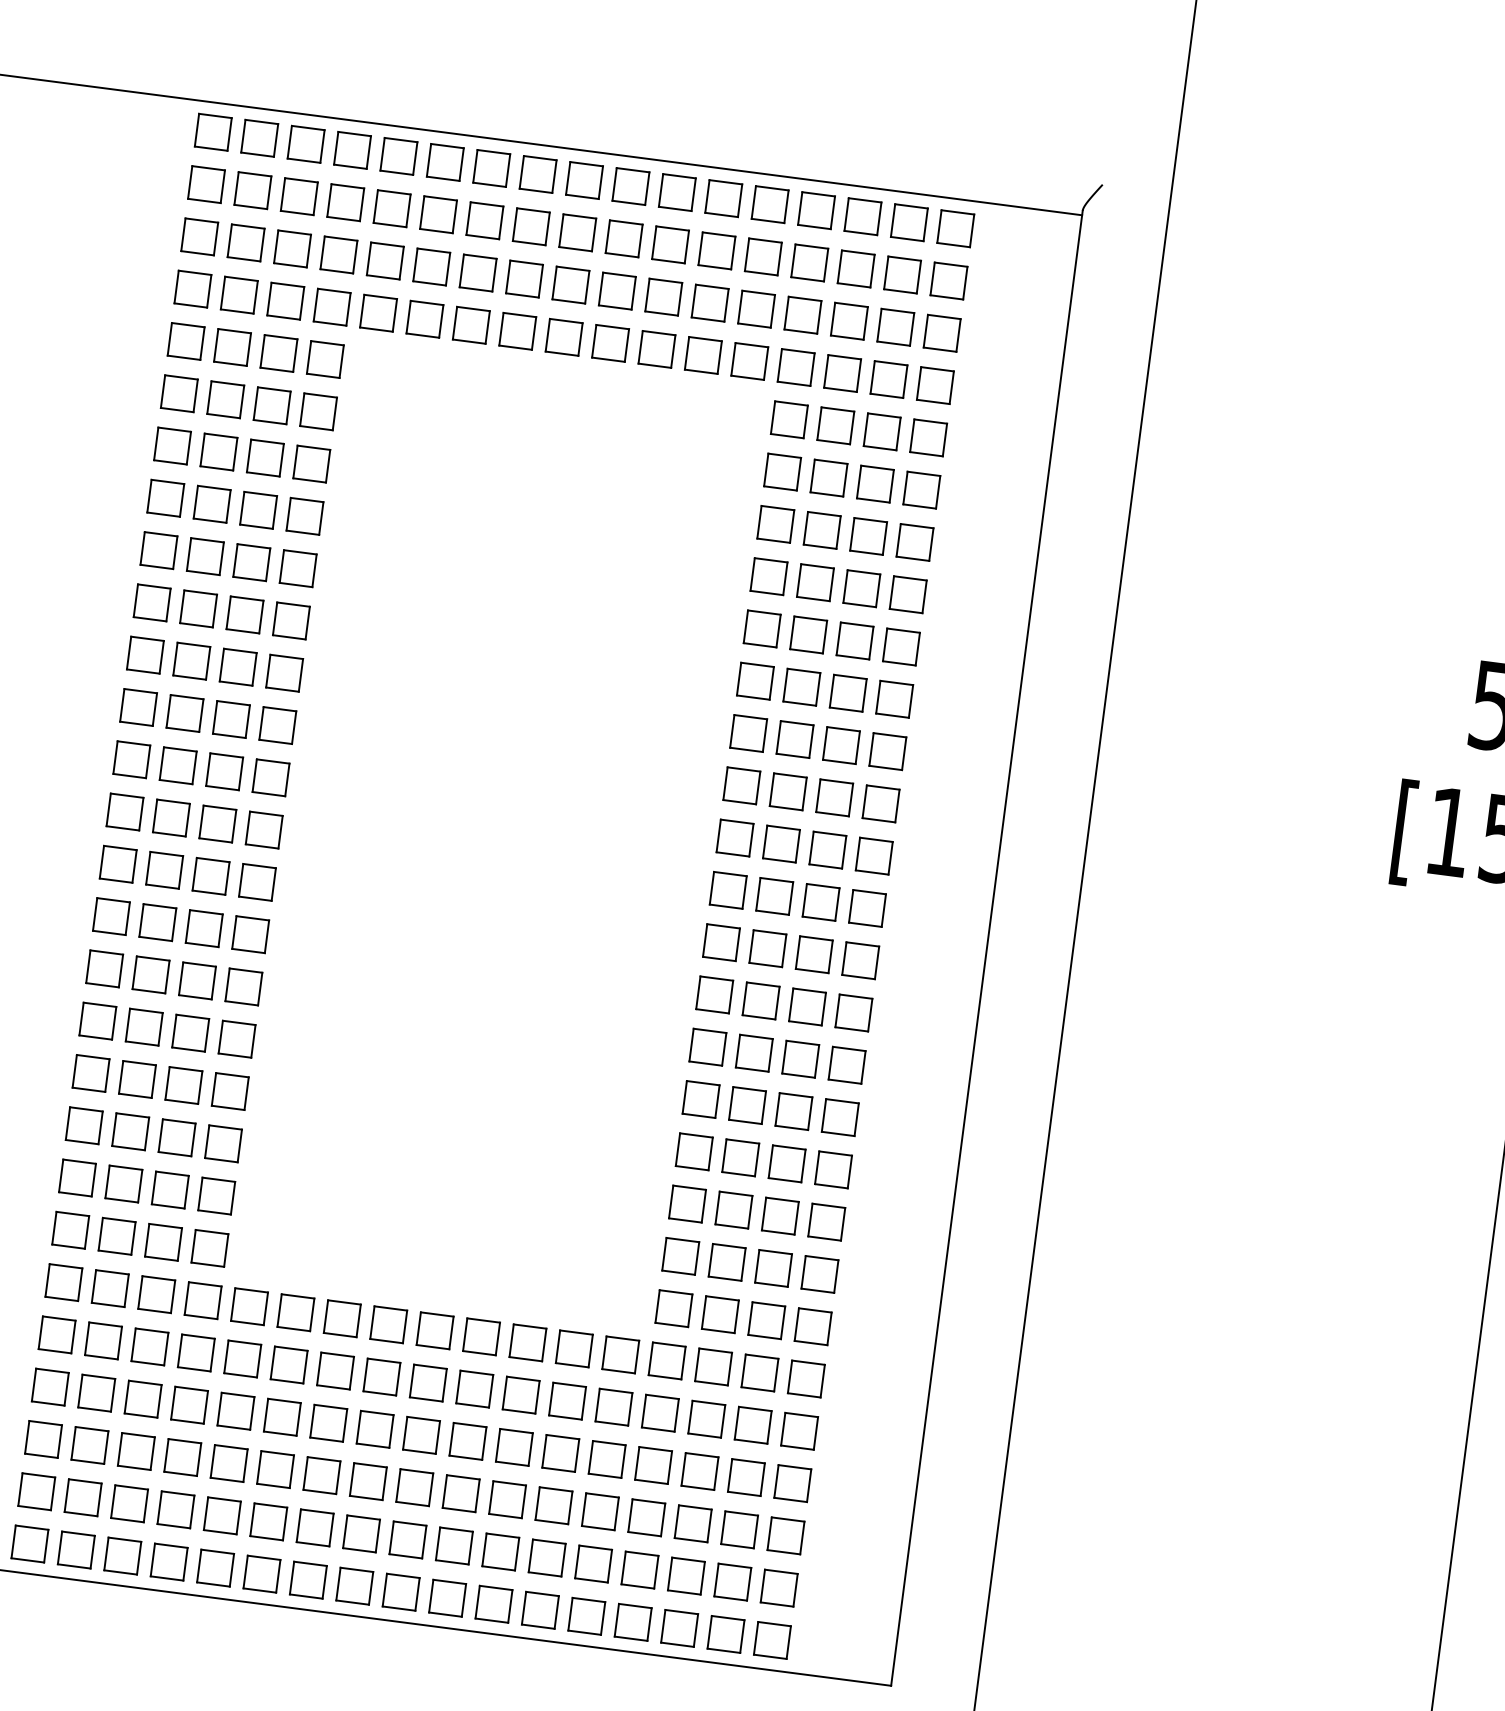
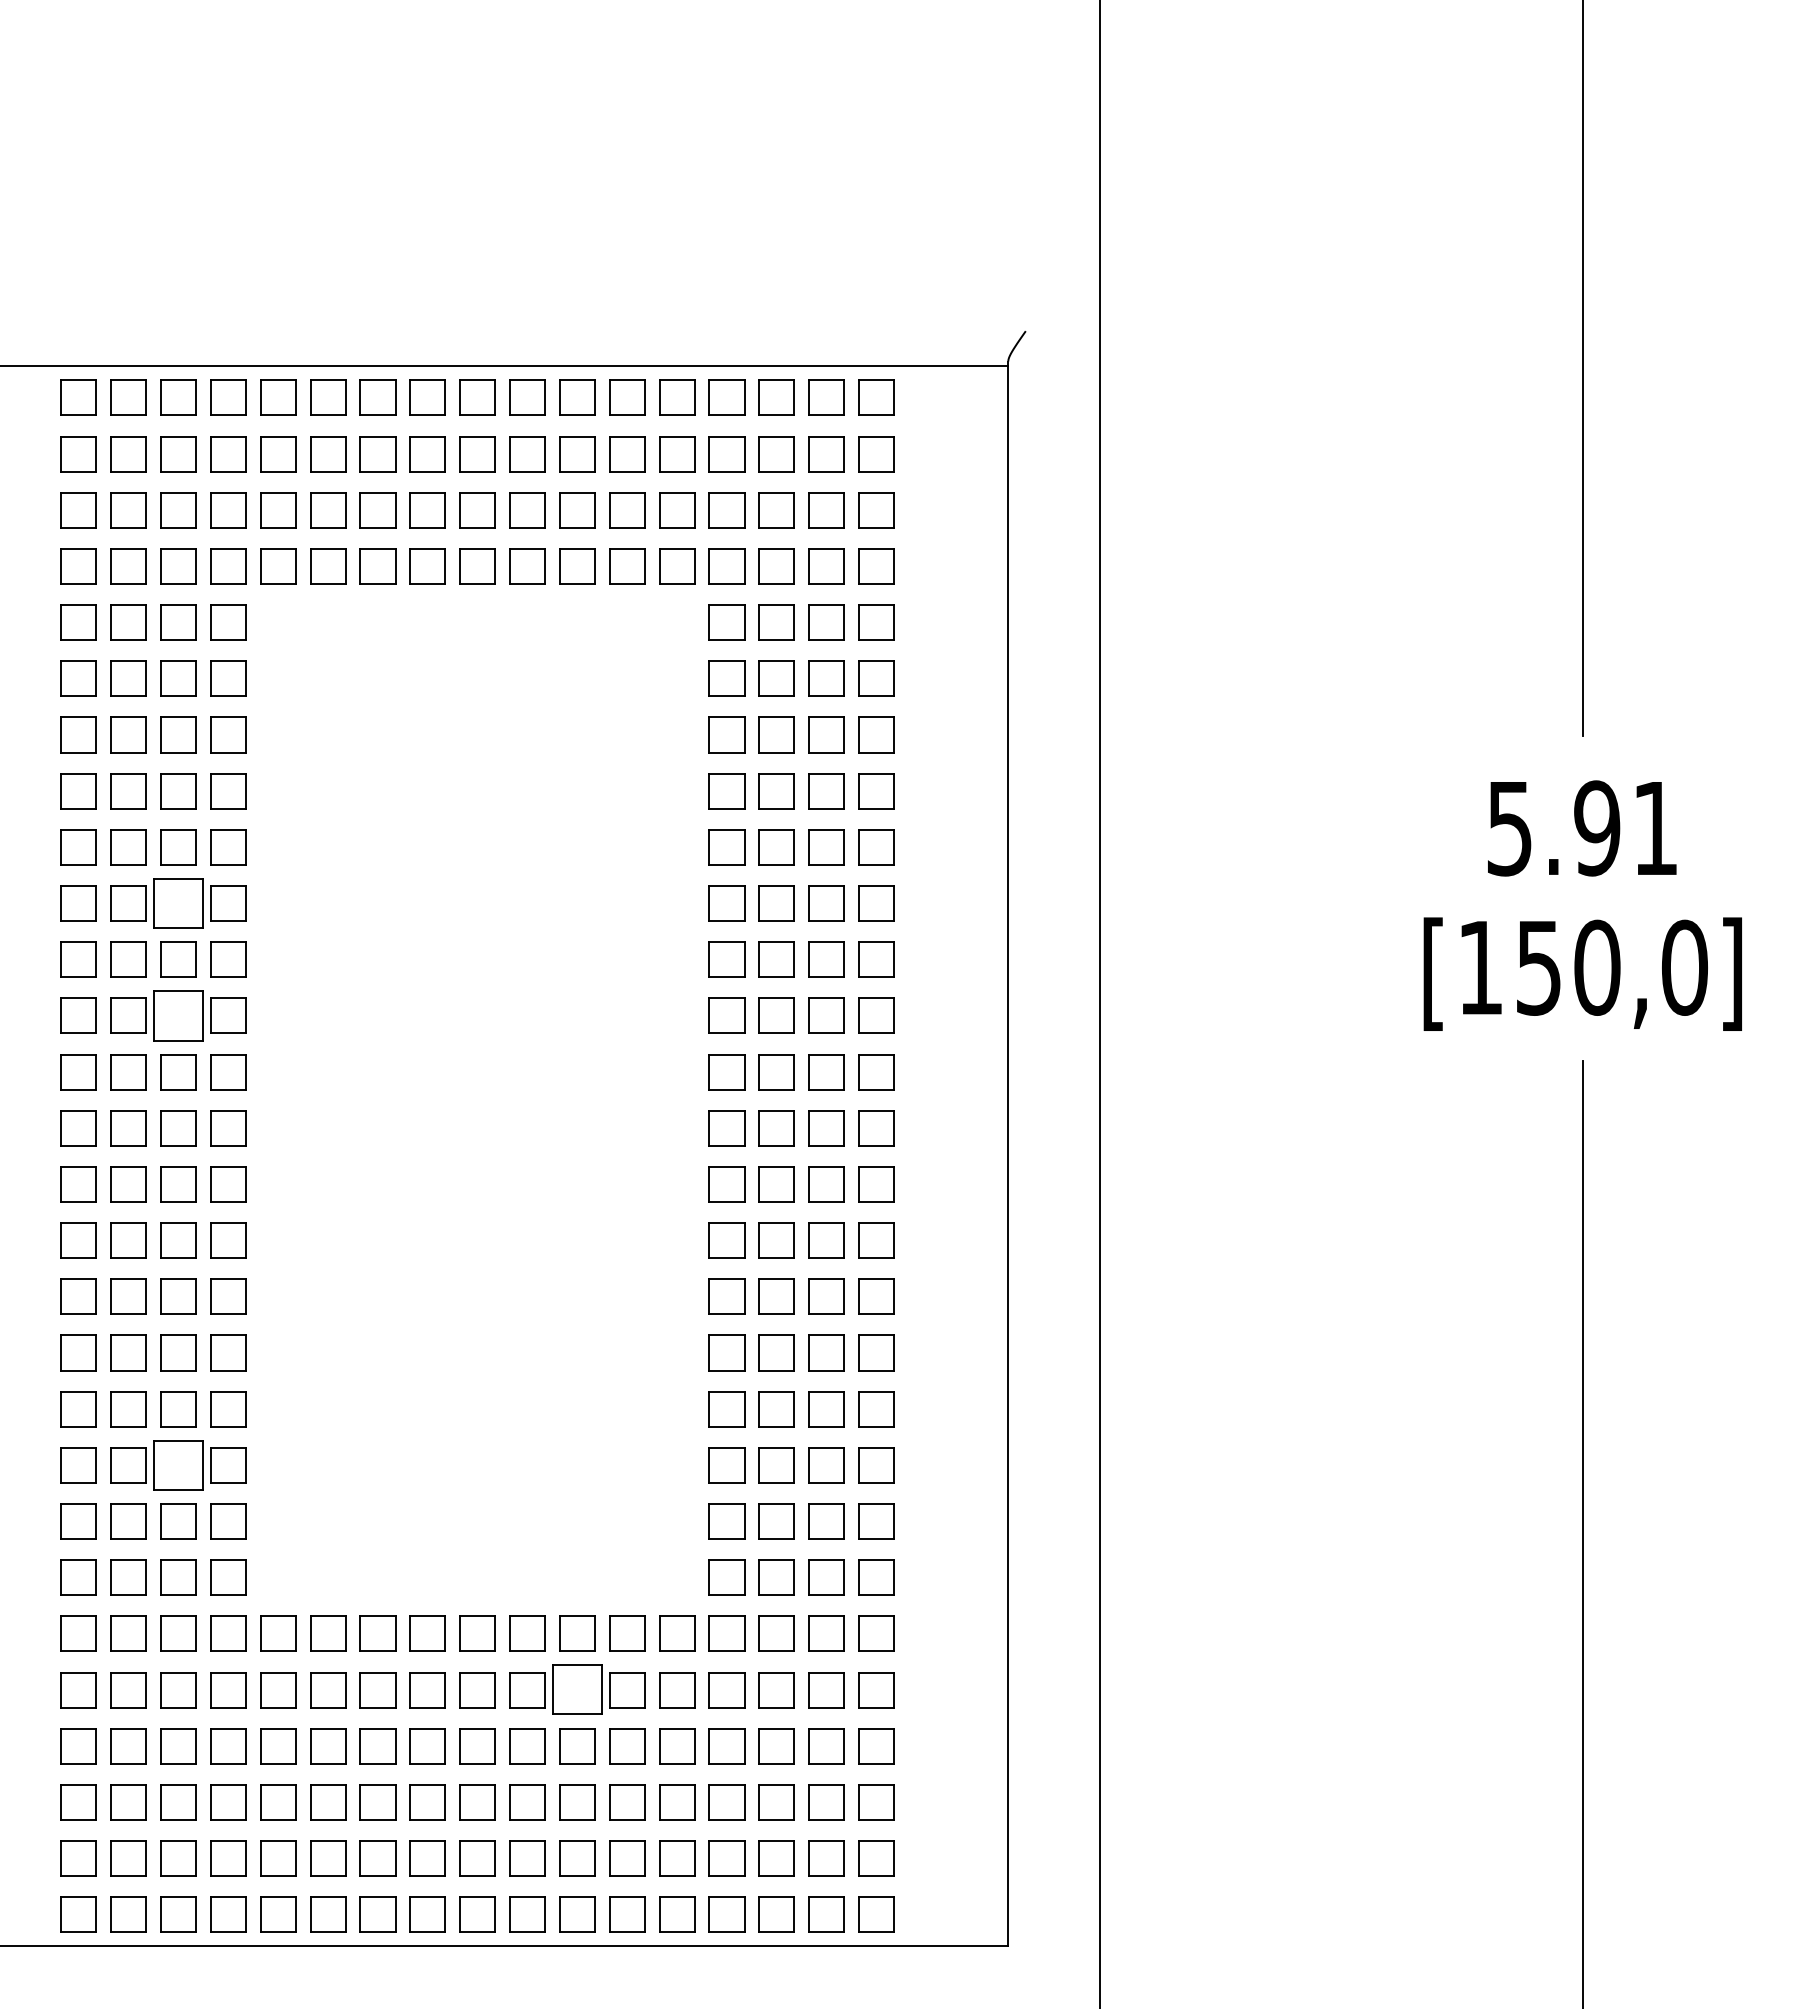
part: (244, 614) -> (178, 903), size x1.4
part: (231, 719) -> (178, 1015), size x1.4
part: (177, 1137) -> (178, 1465), size x1.4
part: (521, 1395) -> (577, 1690), size x1.4

